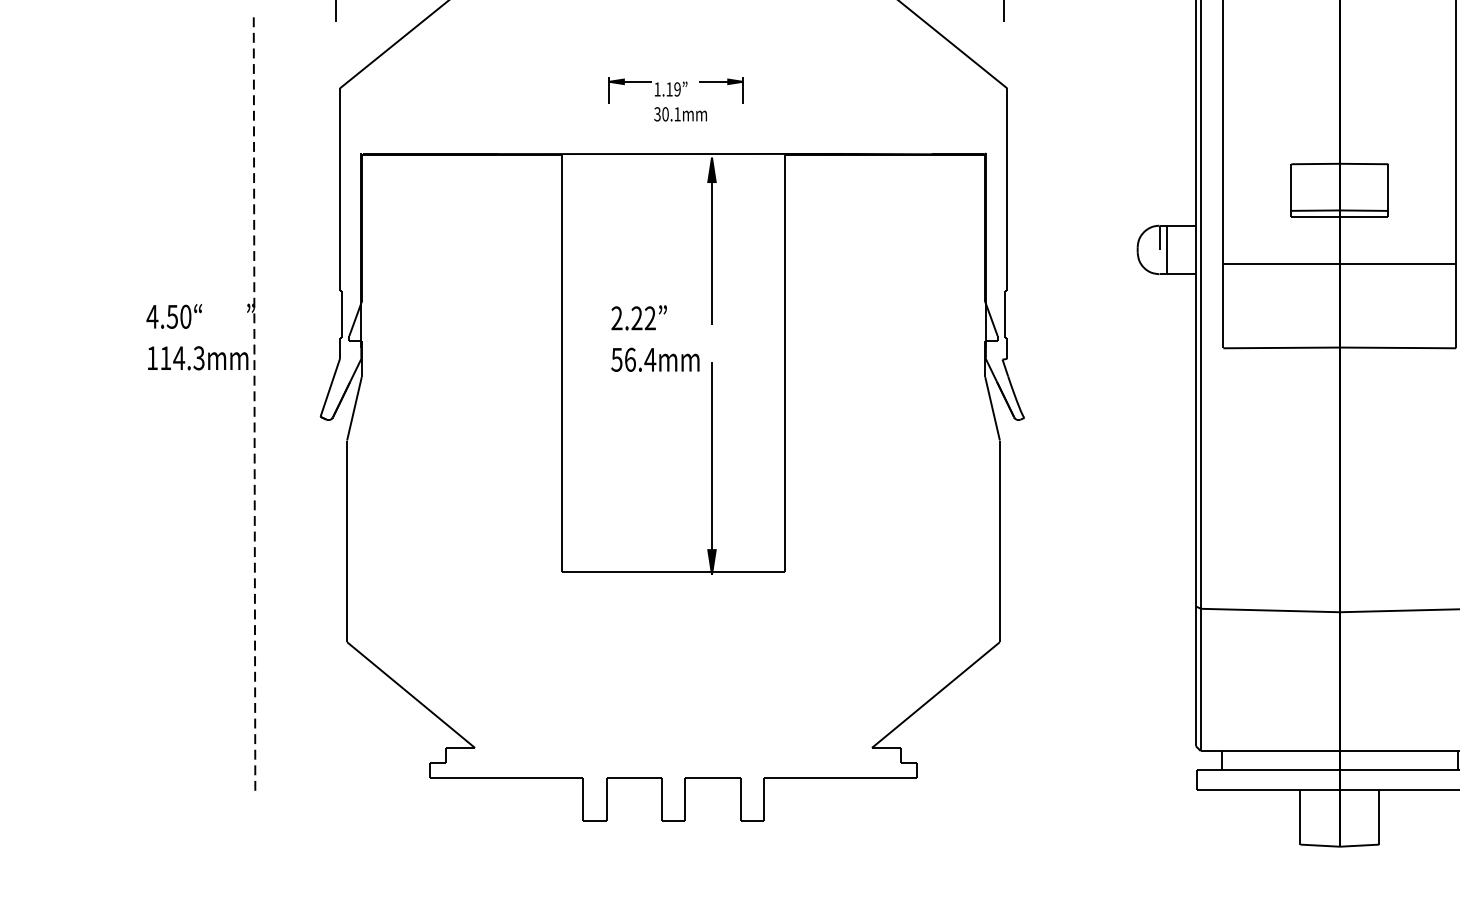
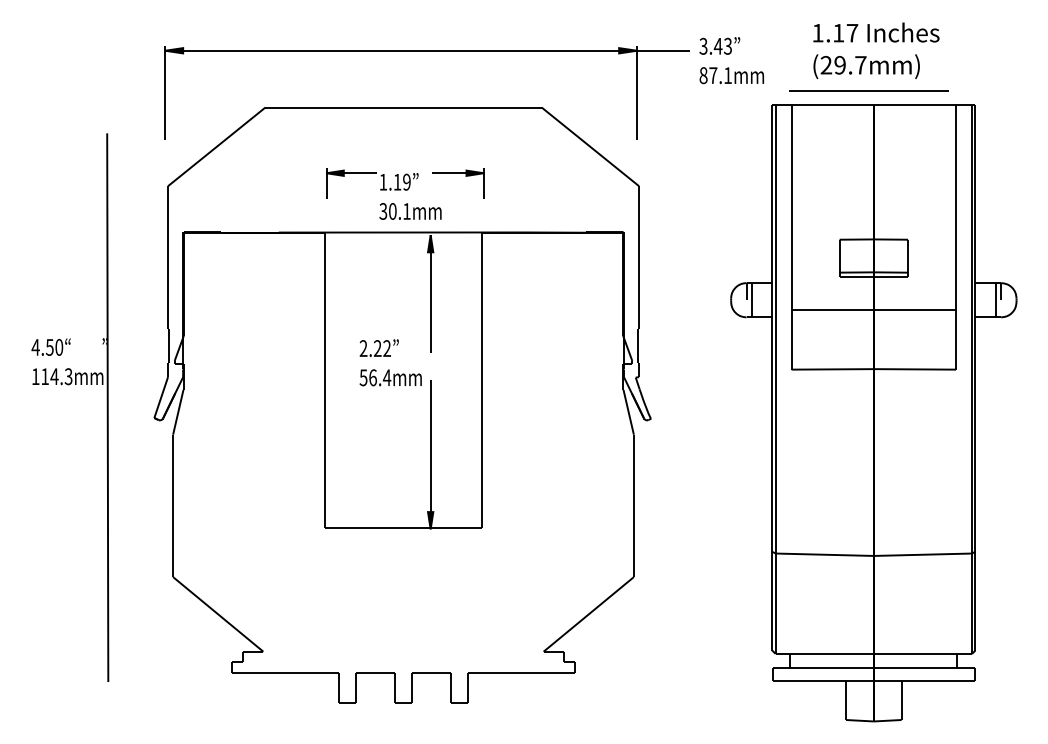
part: (676, 98) -> (405, 193), size x1.67
line: (254, 401) -> (107, 407), dashed -> solid

